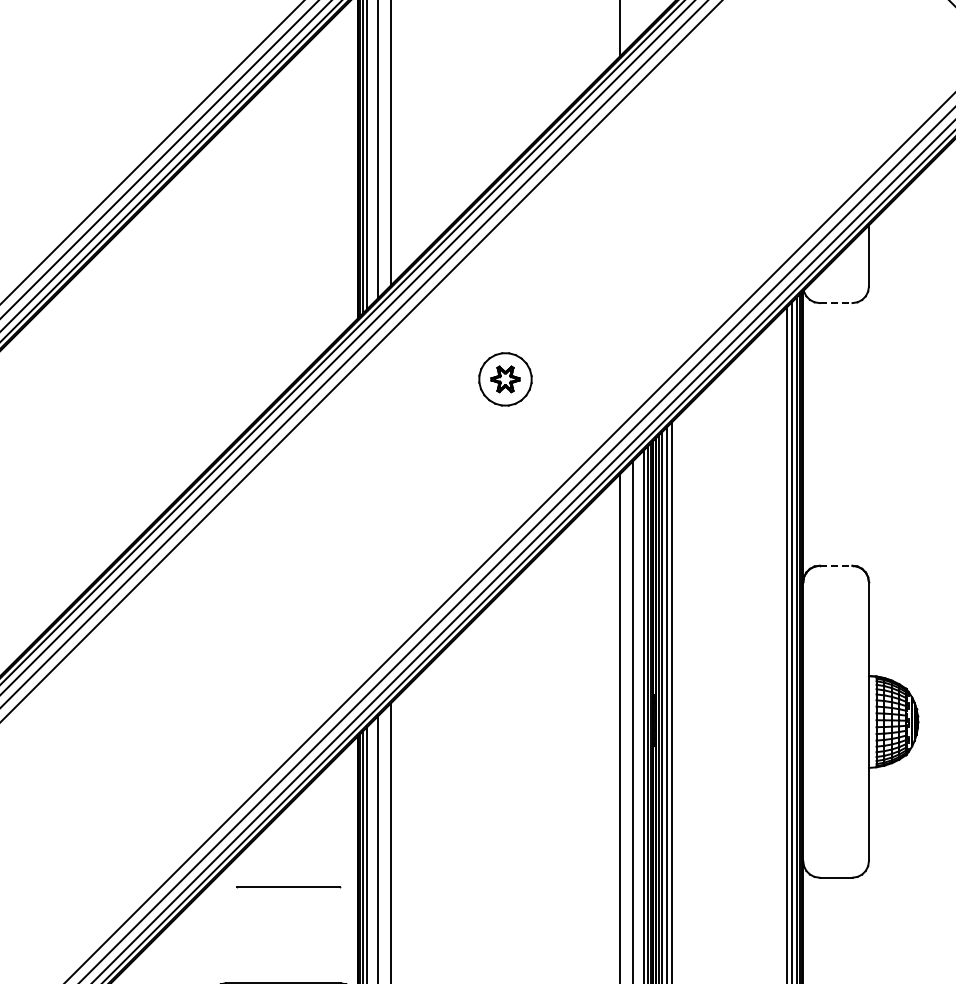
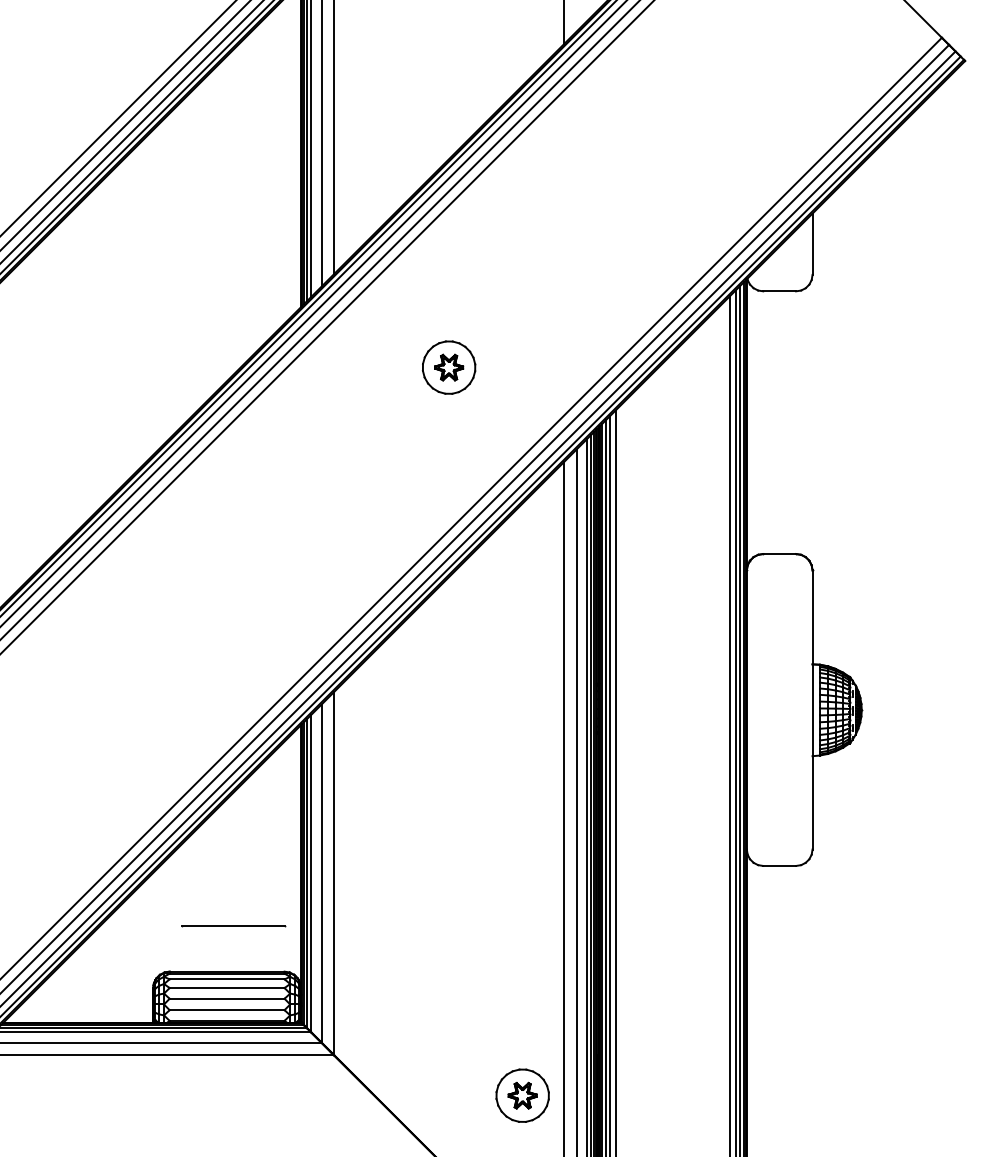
line: (836, 303) -> (780, 291), dashed -> solid
line: (836, 566) -> (780, 554), dashed -> solid
line: (287, 887) -> (233, 926), moved

